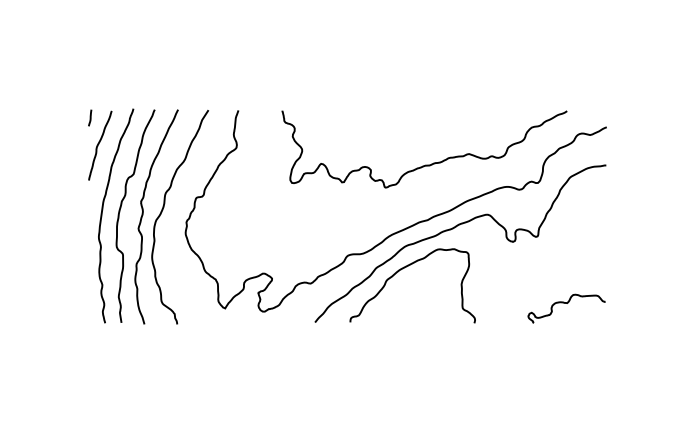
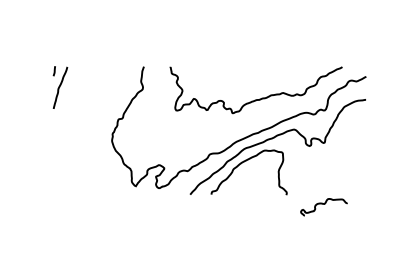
part: (153, 216) -> (92, 130), removed
curve: (565, 303) -> (323, 204), moved

